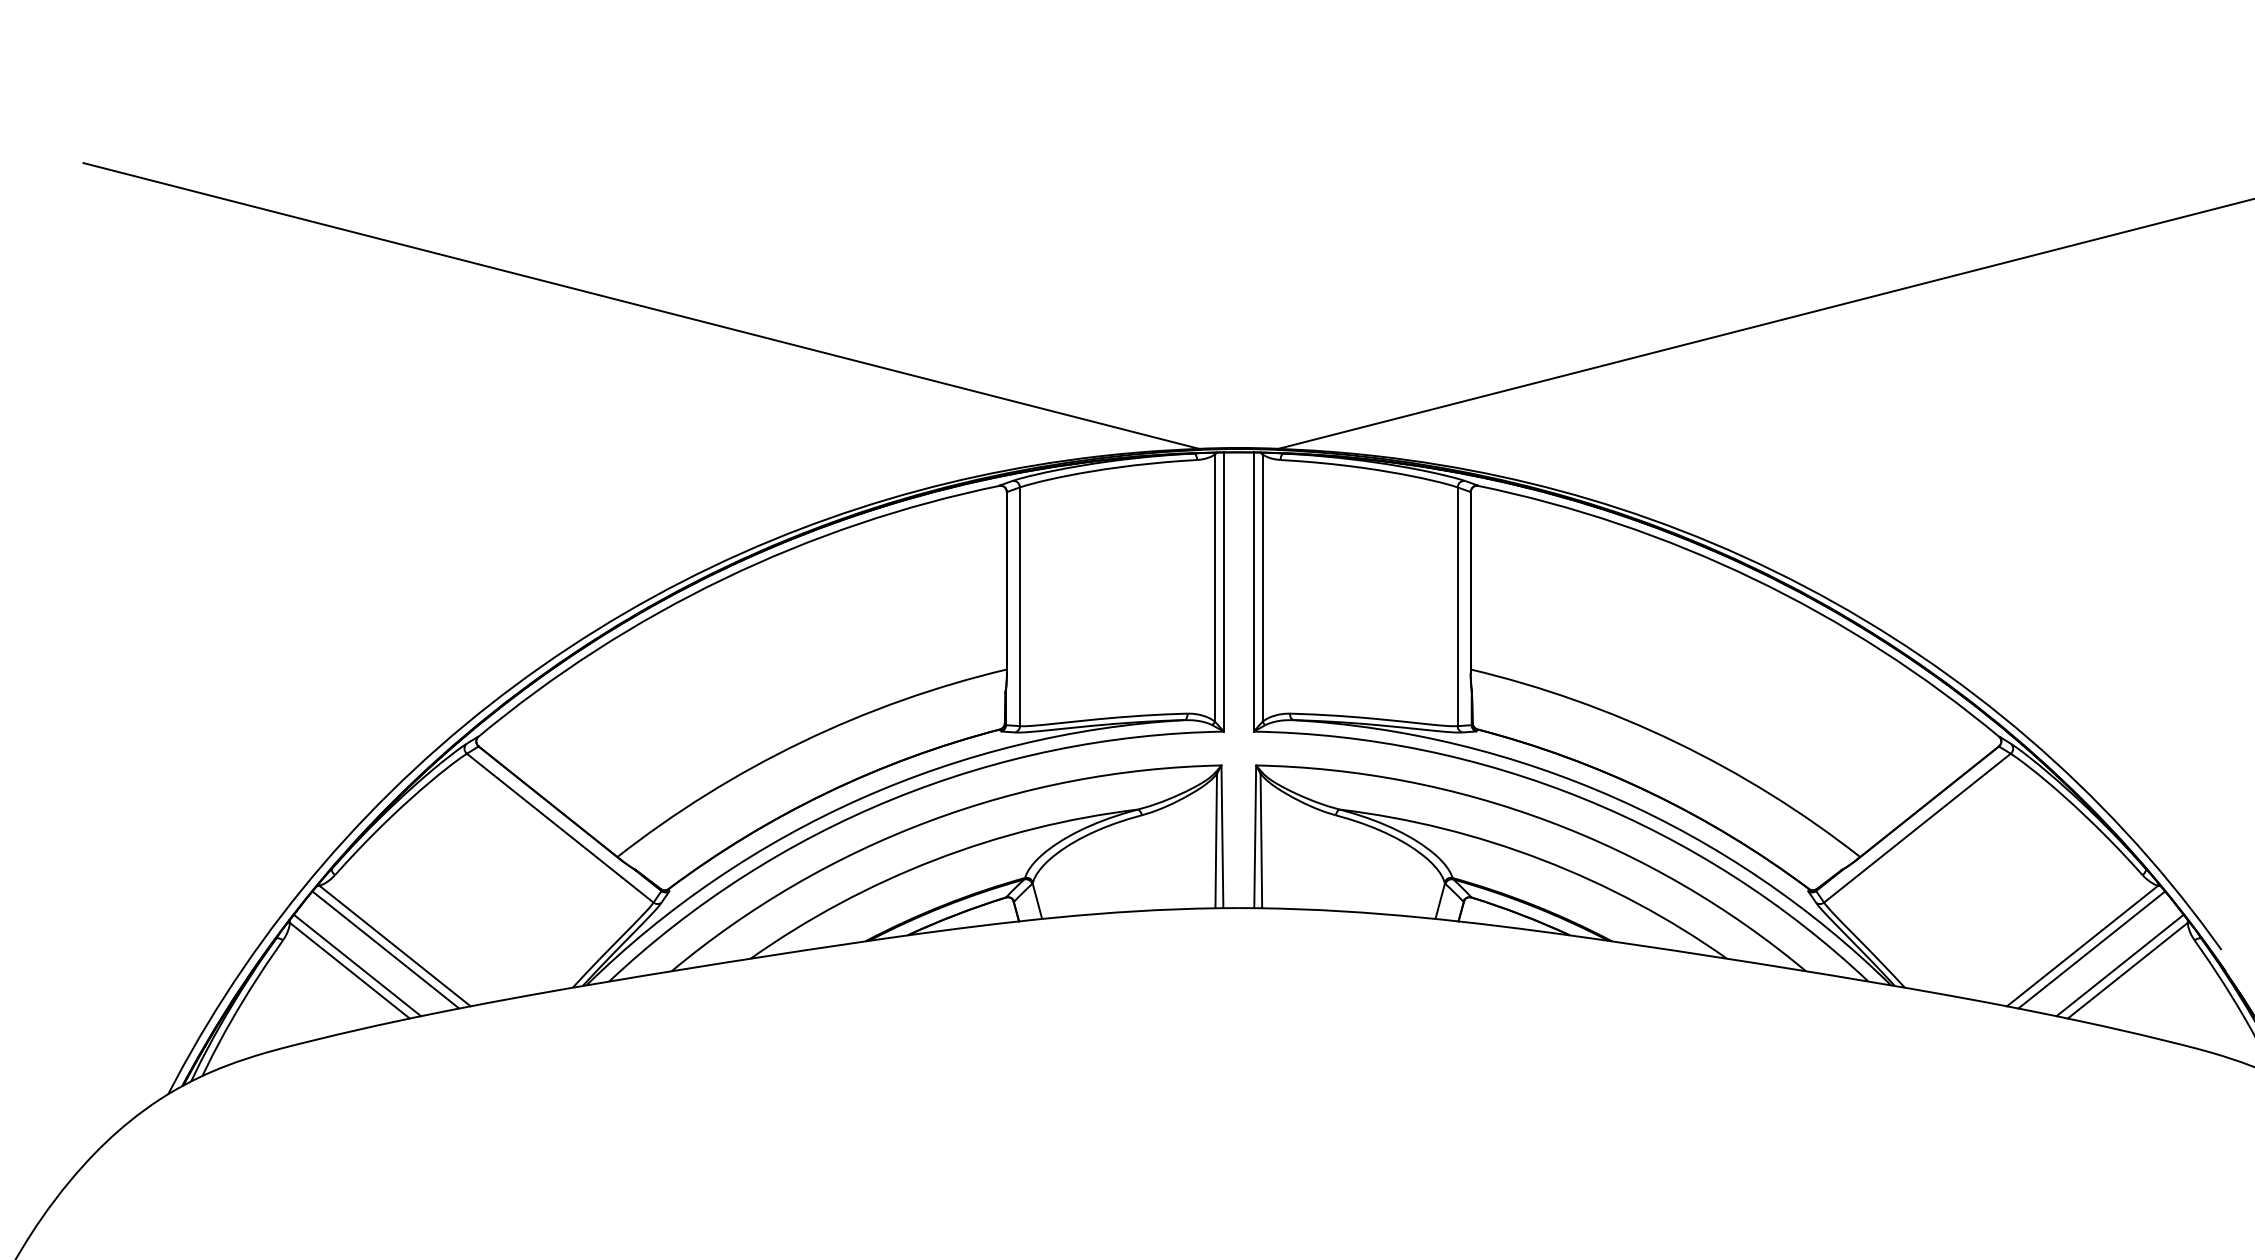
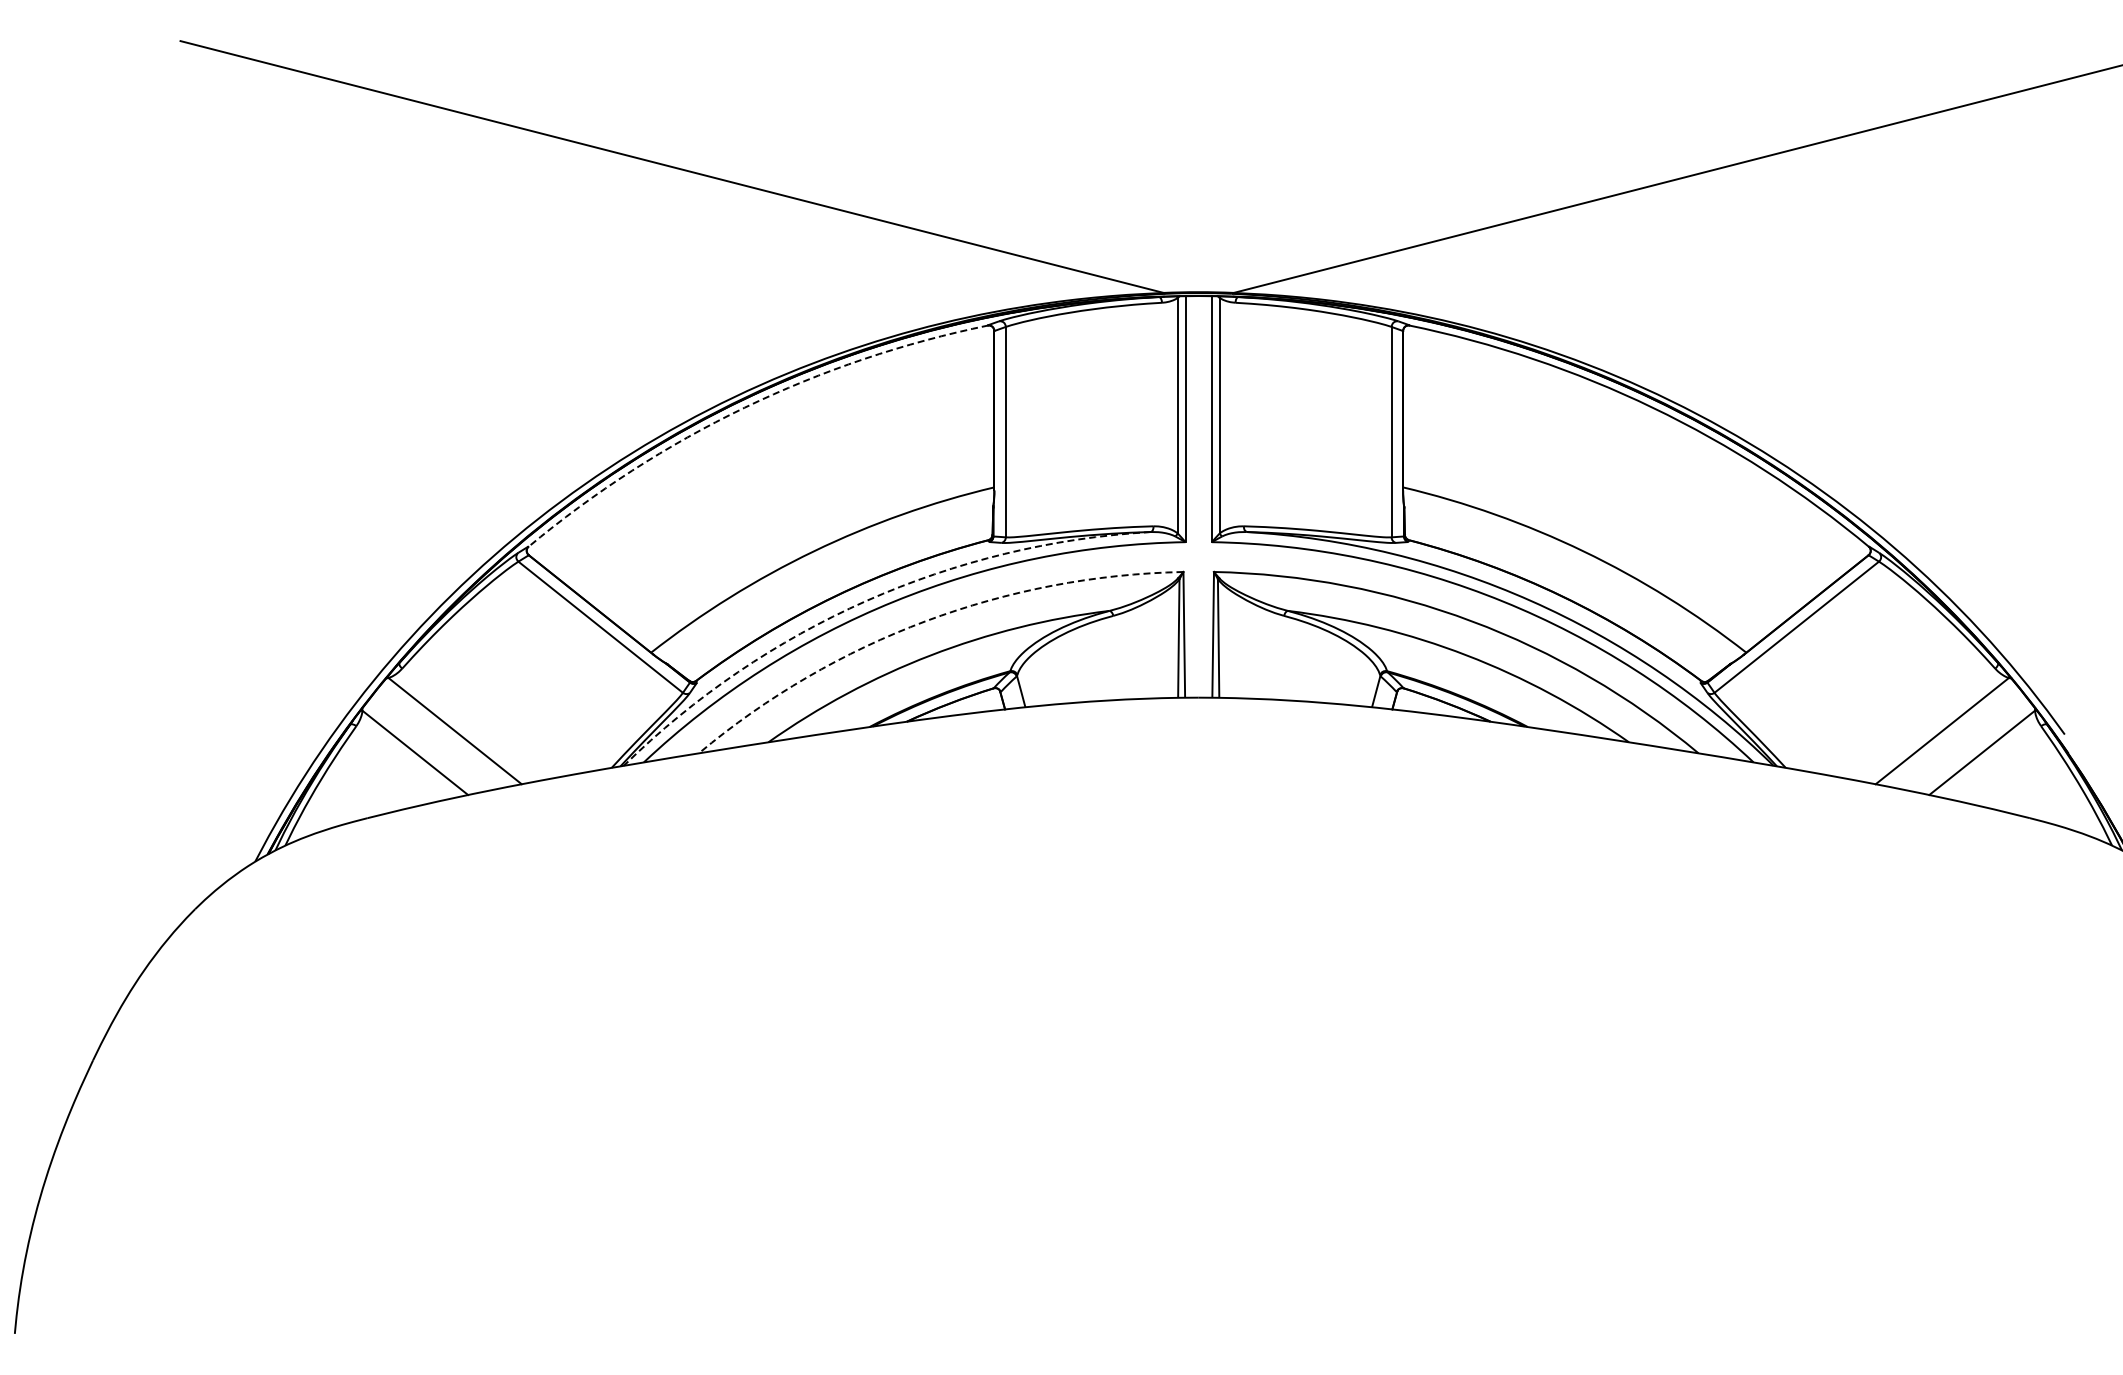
arc: (723, 578) -> (744, 407), solid -> dashed
arc: (861, 798) -> (866, 601), solid -> dashed
arc: (928, 821) -> (925, 621), solid -> dashed
line: (385, 949) -> (446, 734), removed
line: (2091, 949) -> (1950, 734), removed
line: (356, 964) -> (421, 747), removed
line: (2120, 964) -> (1975, 747), removed

